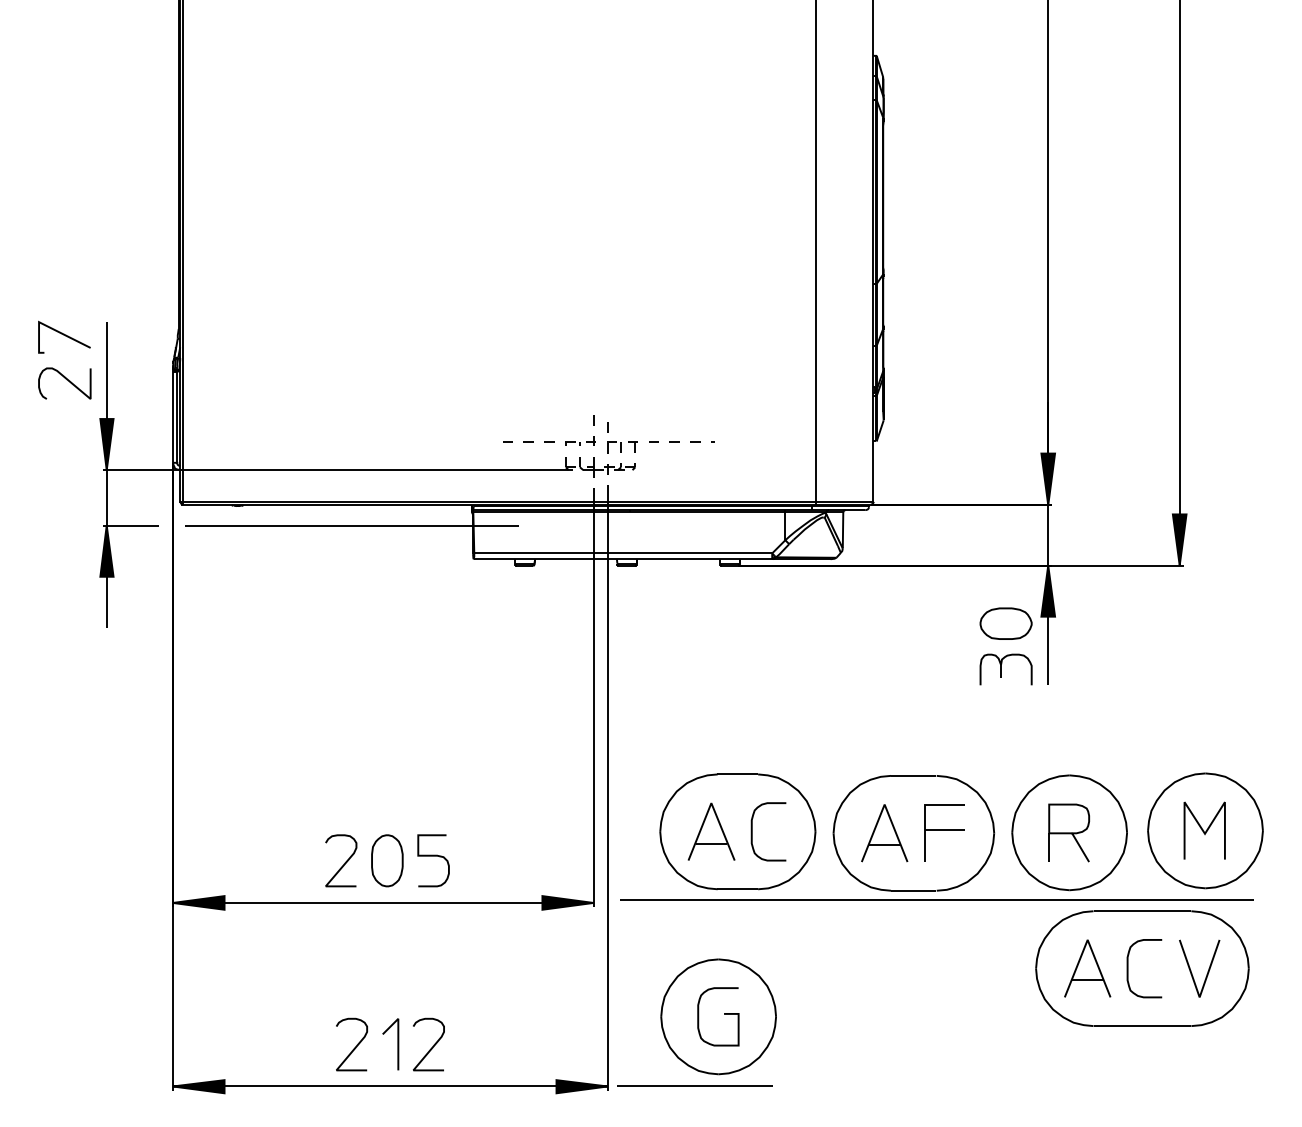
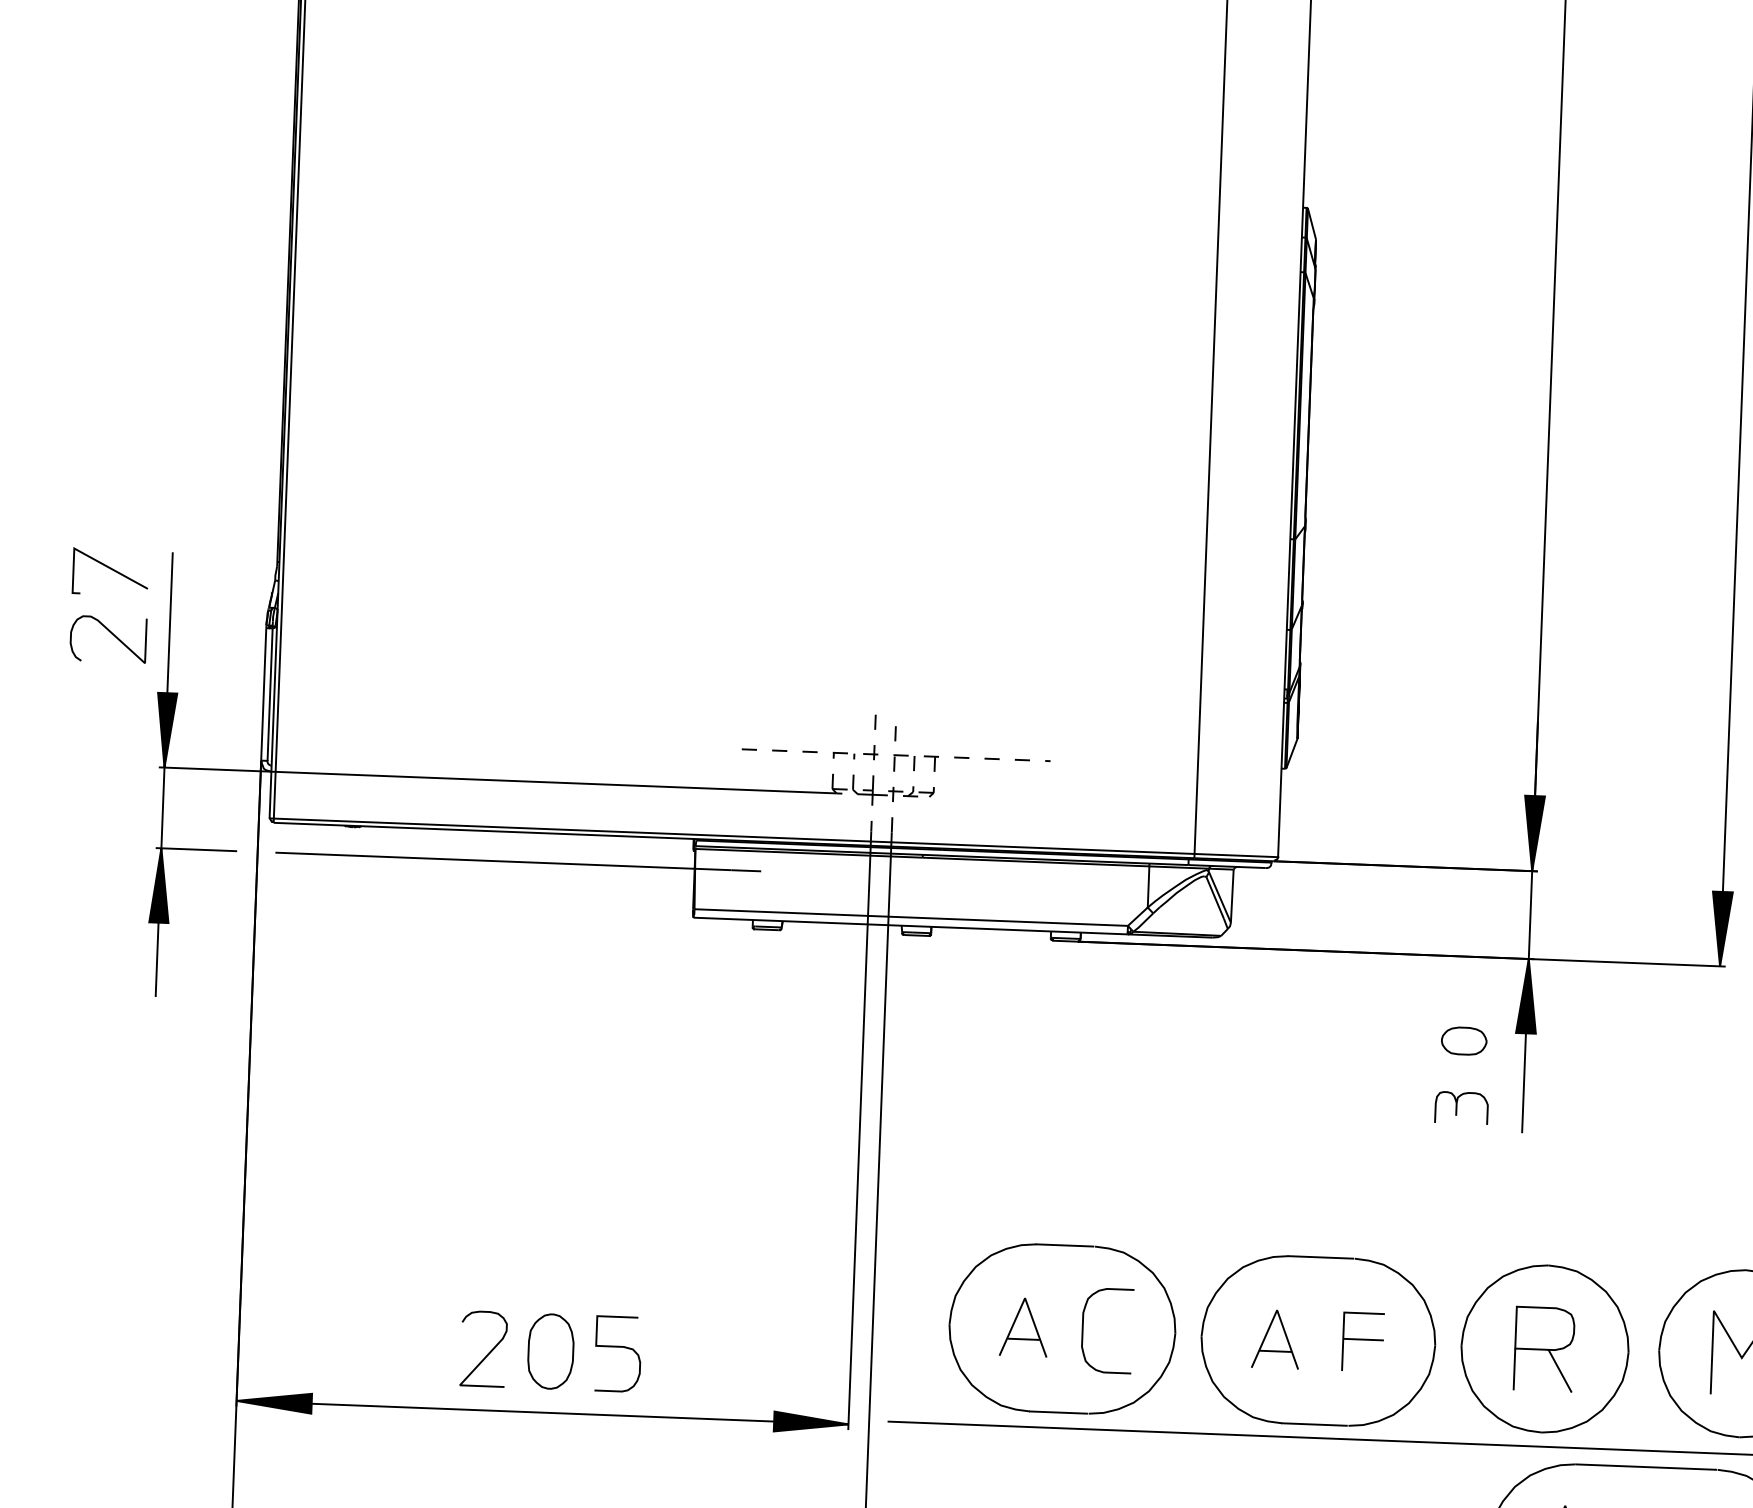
part: (1005, 623) -> (1463, 1040), size x0.6
part: (1005, 669) -> (1460, 1107), size x0.7
part: (711, 831) -> (1024, 1327), size x0.7
part: (944, 832) -> (1362, 1341), size x0.7
part: (884, 833) -> (1275, 1339), size x0.7

